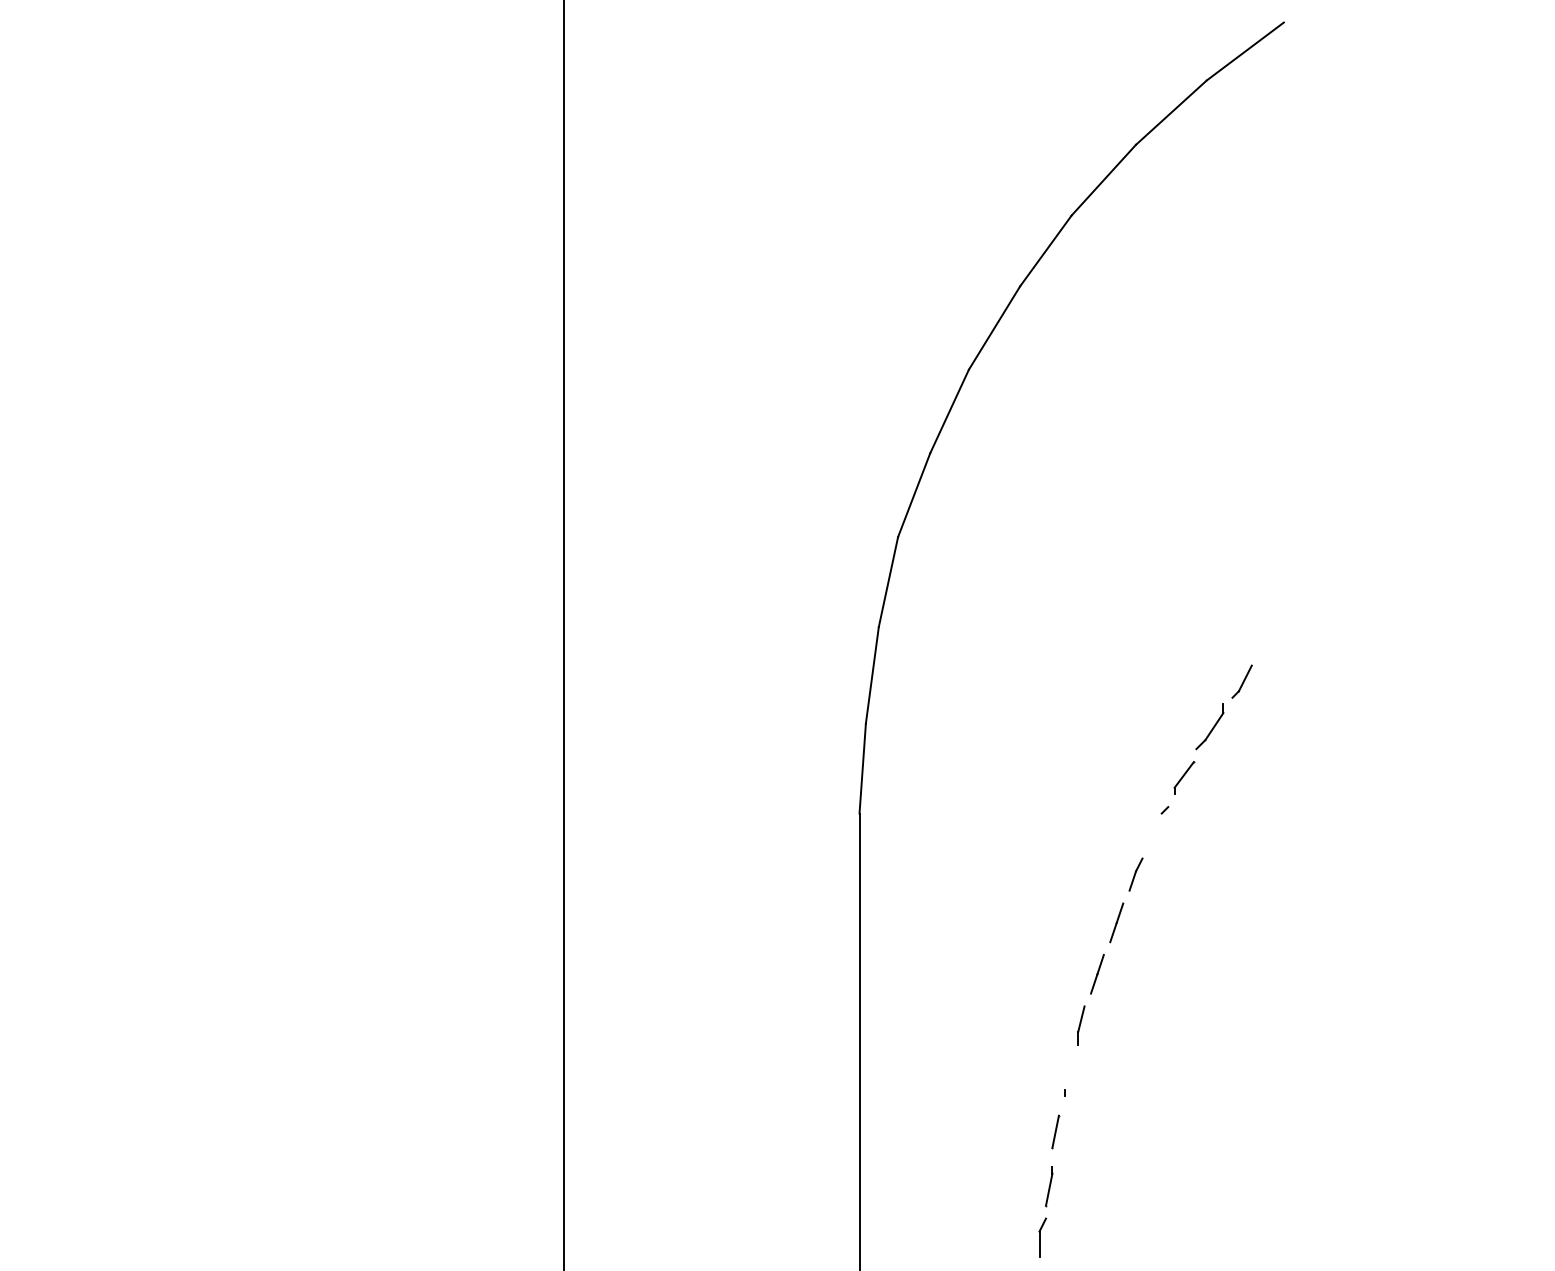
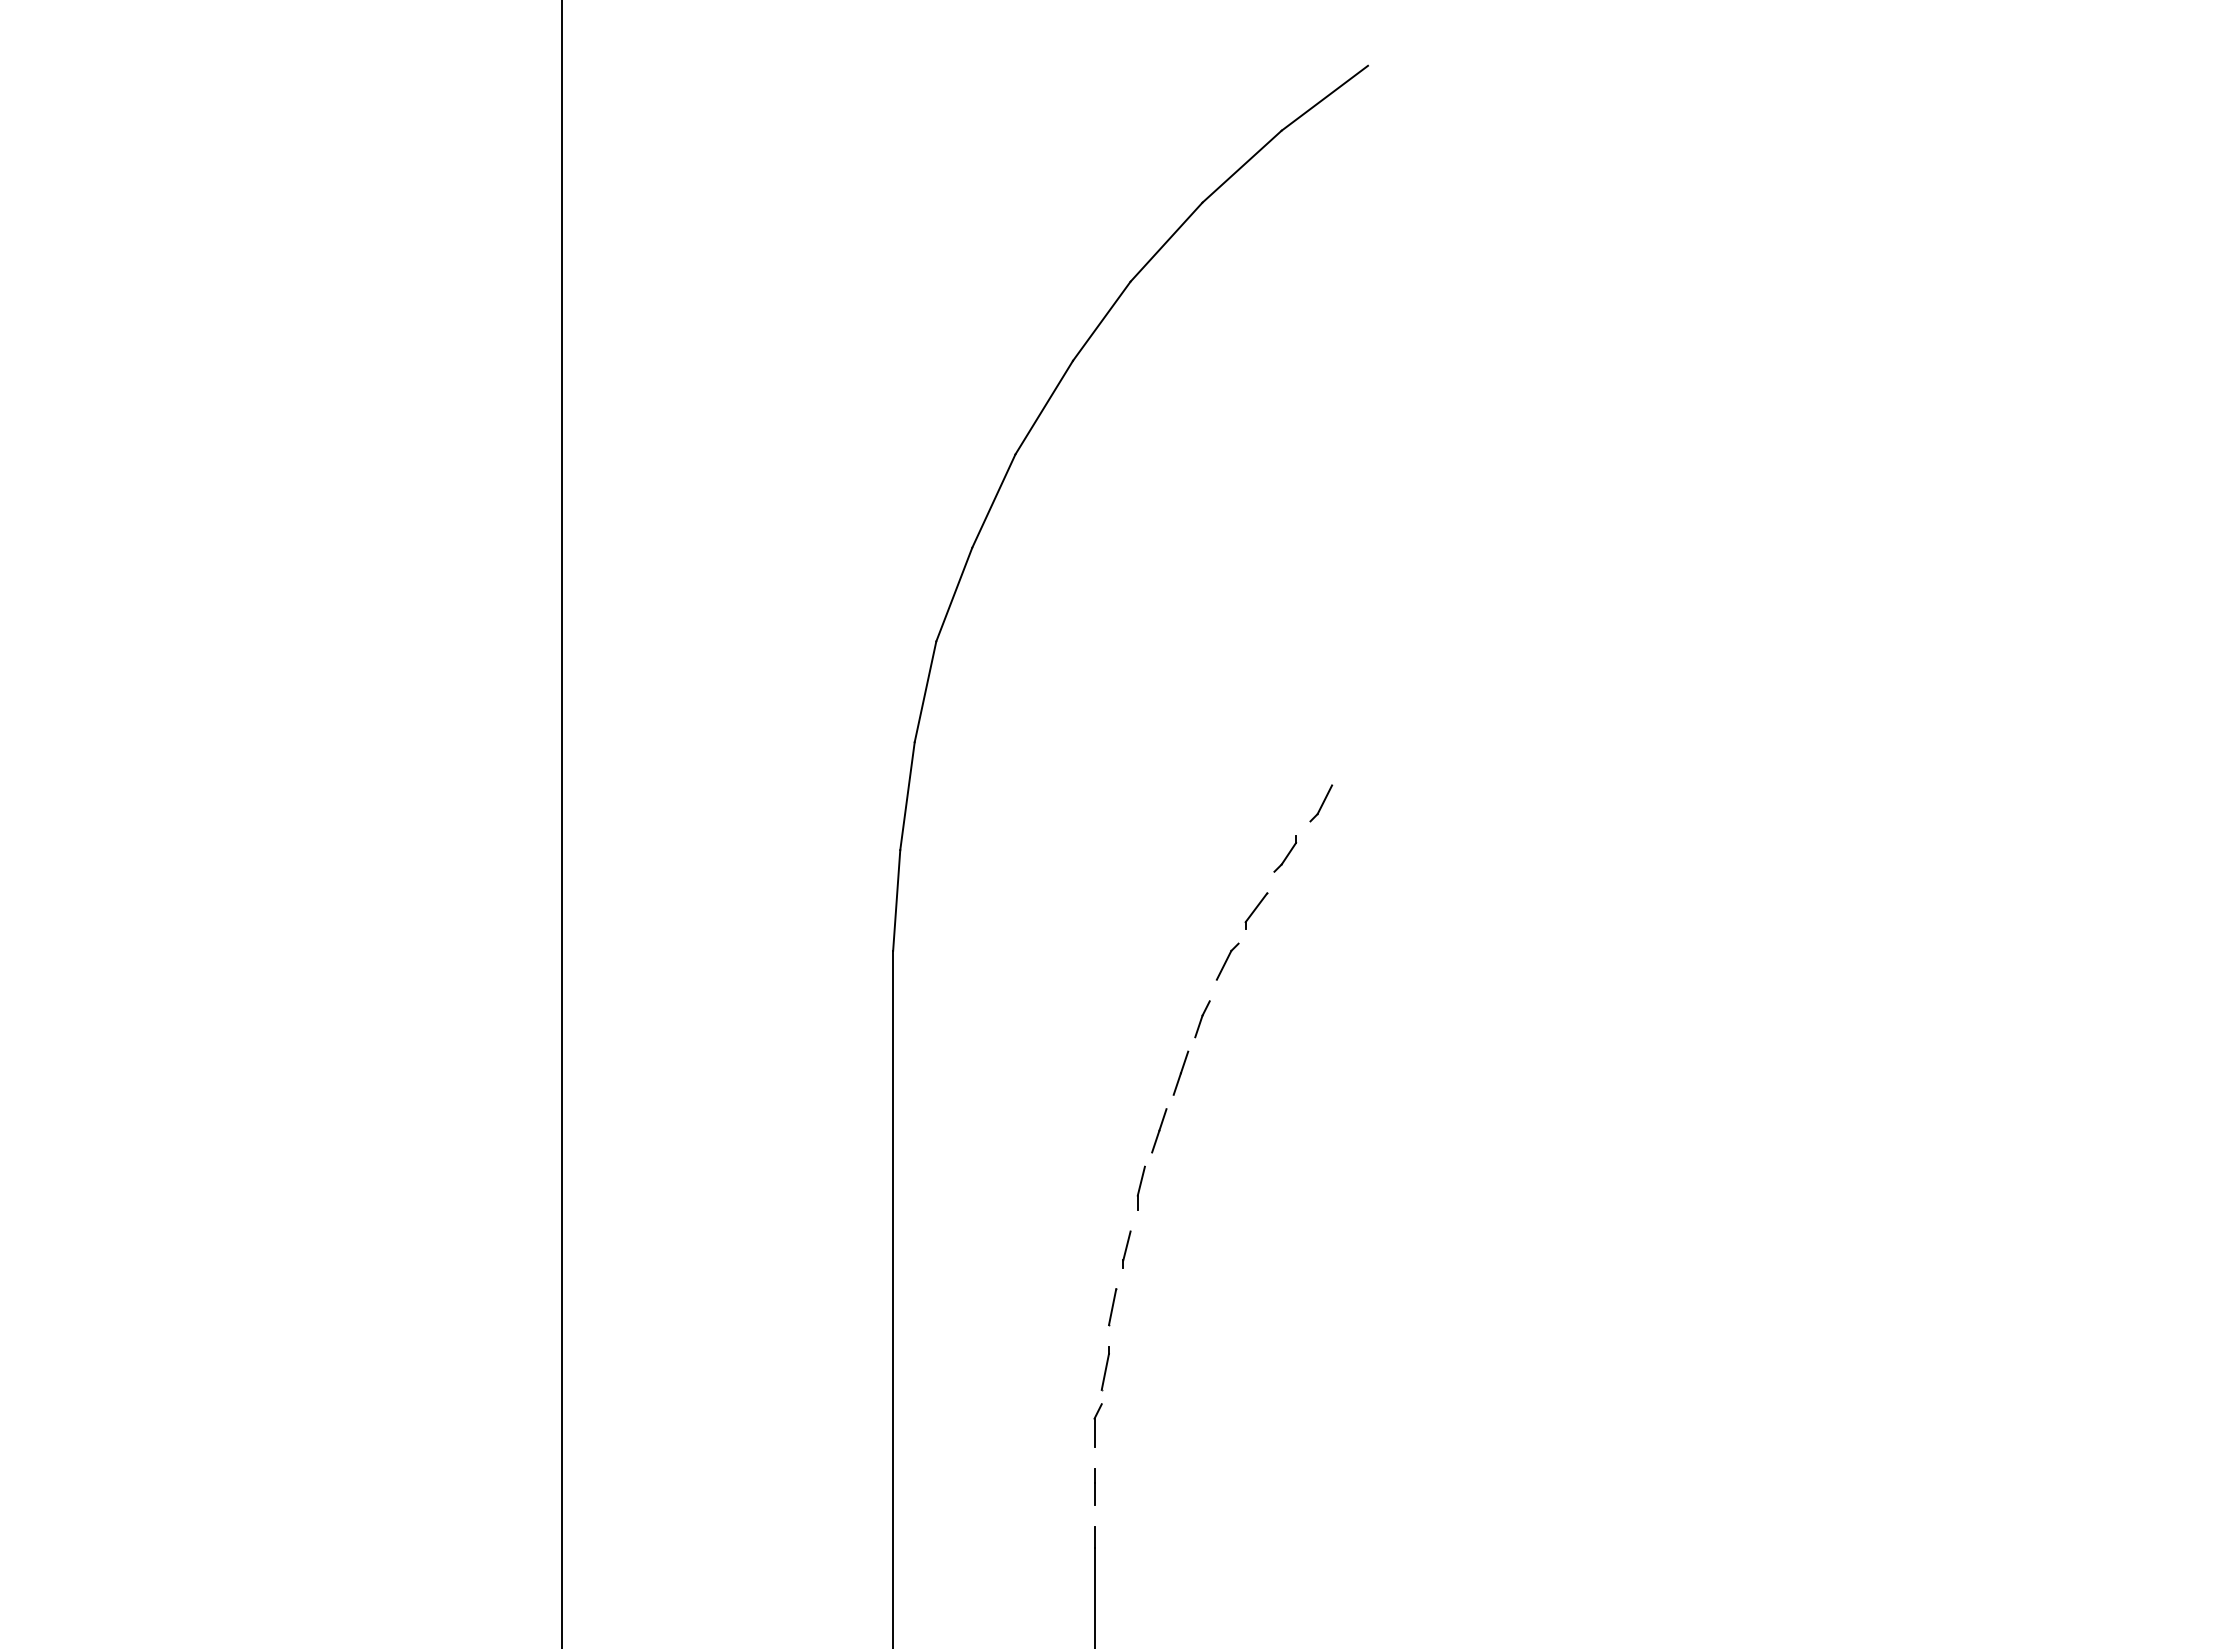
part: (1210, 726) -> (1285, 853), size x0.71
line: (1154, 825) -> (1223, 964), added
line: (1068, 1076) -> (1126, 1245), added

